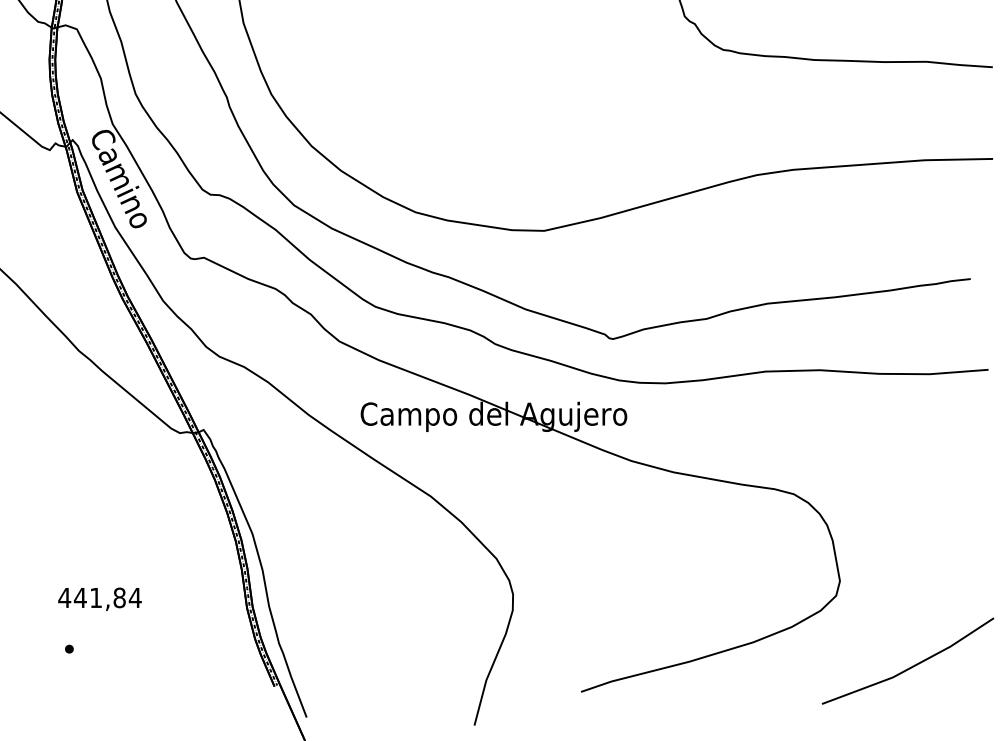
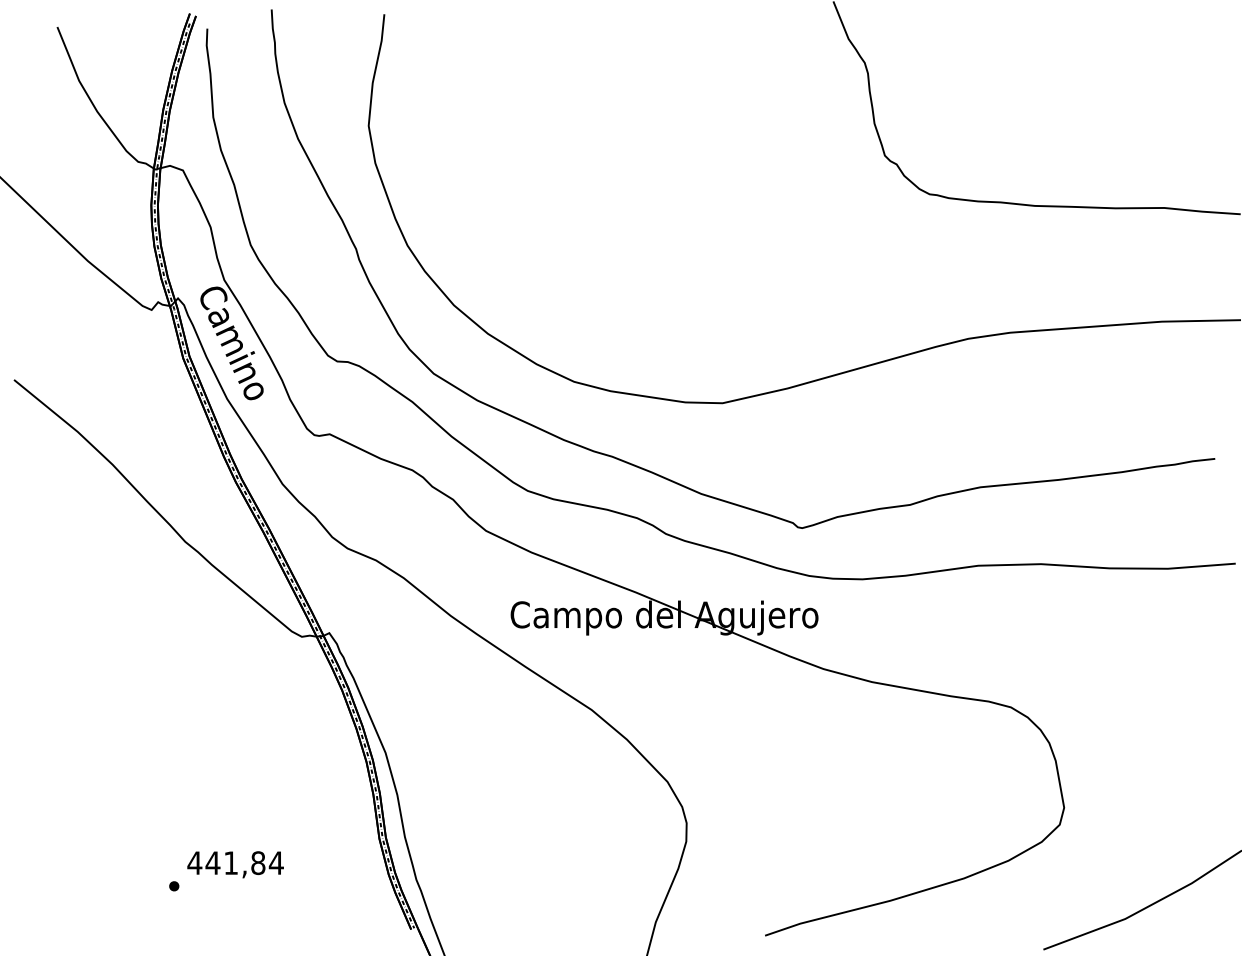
text: (99, 599) -> (235, 864), moved

